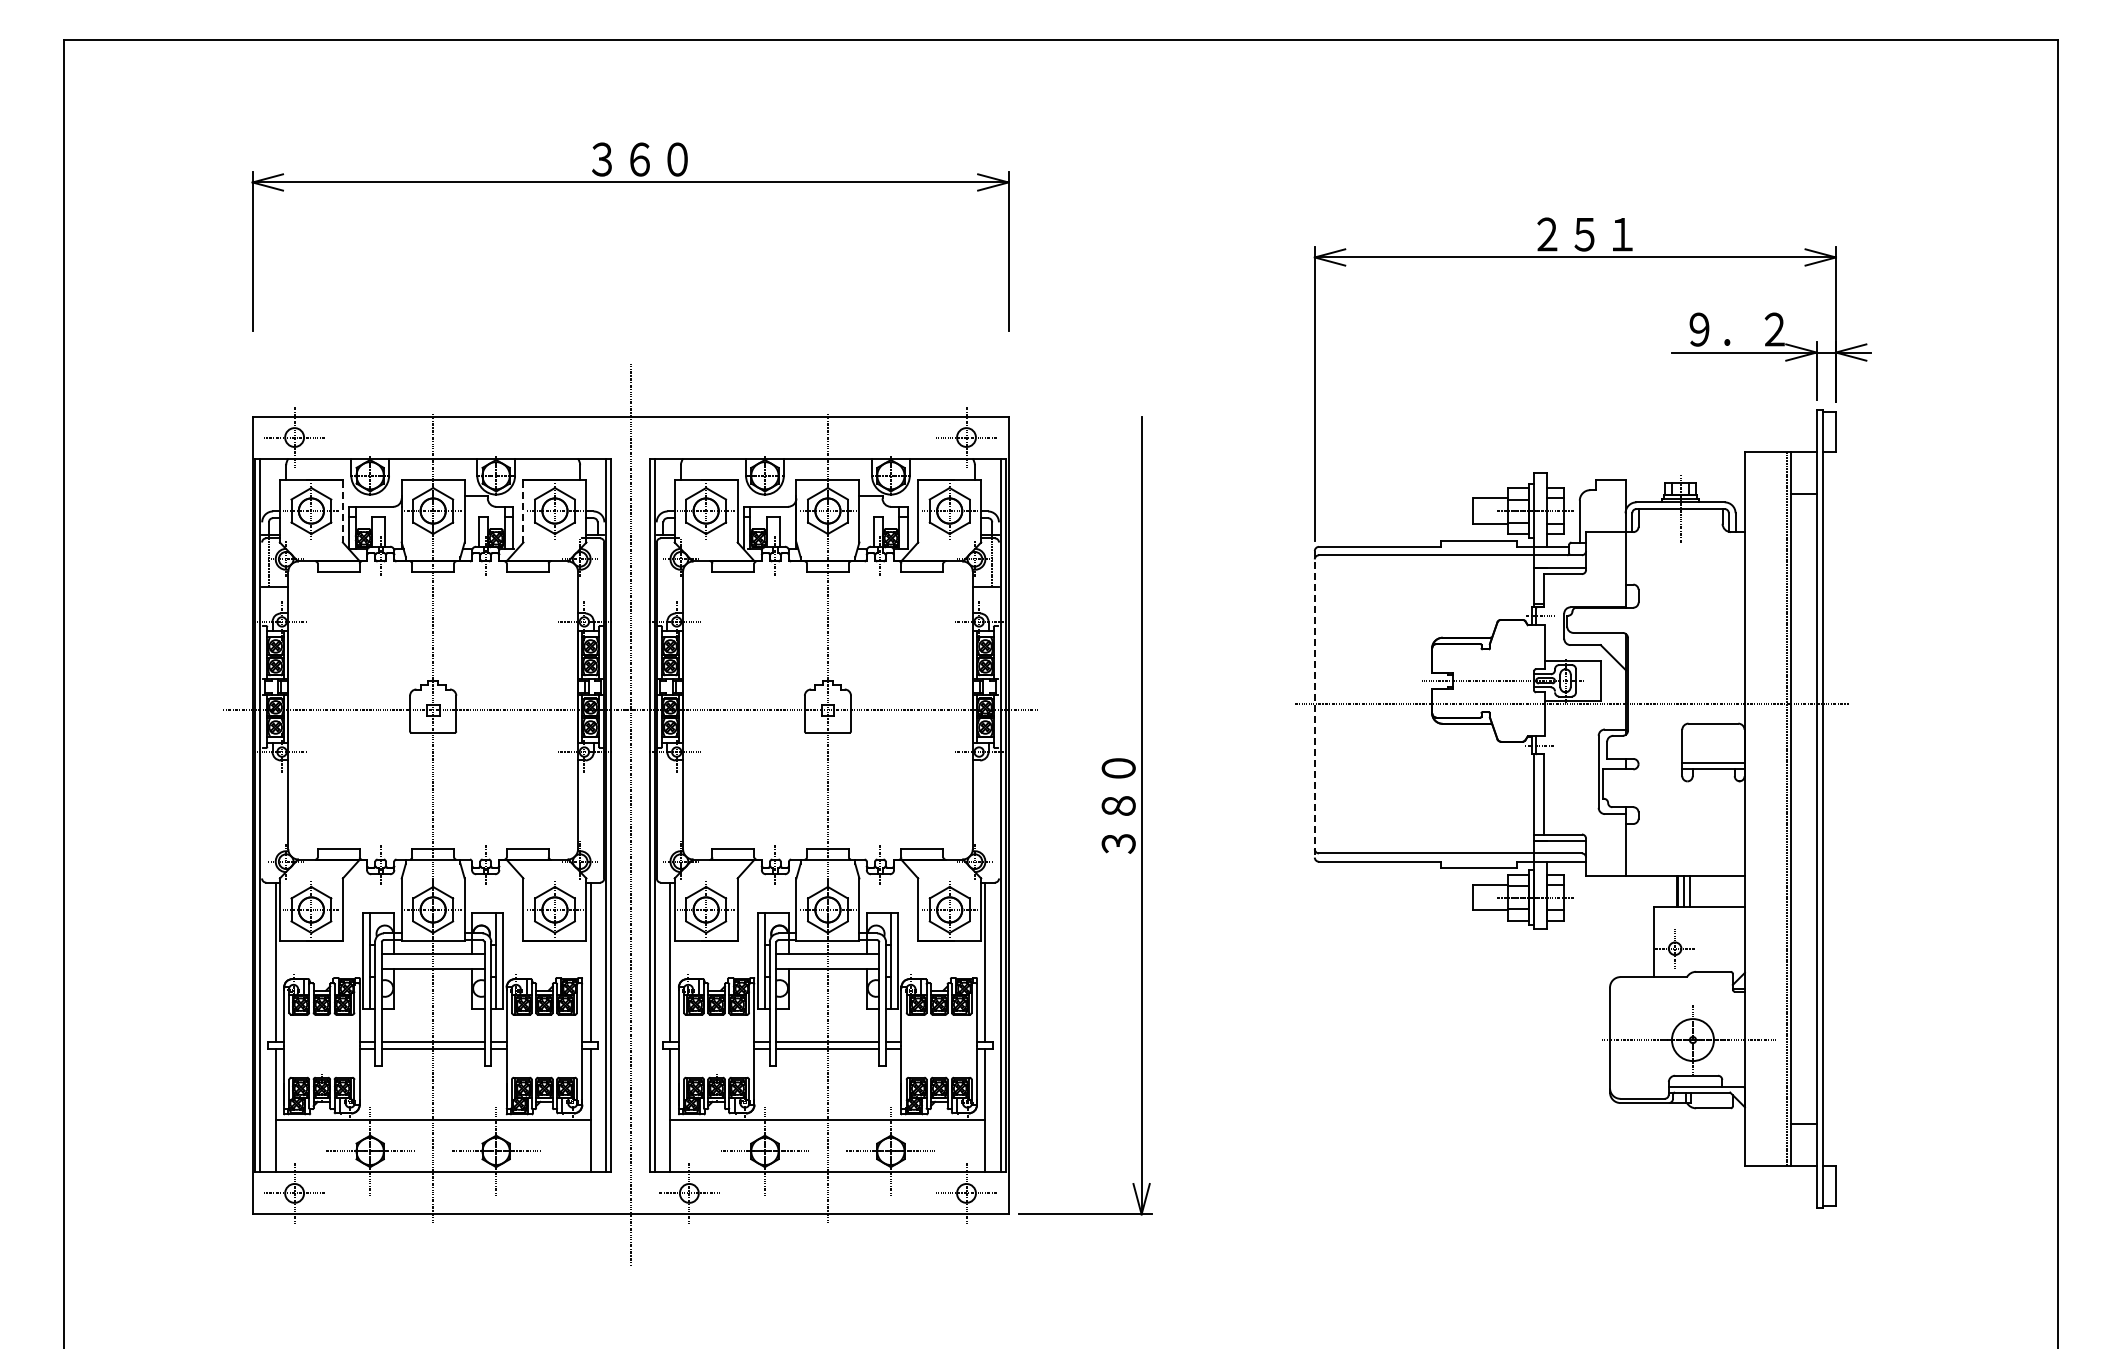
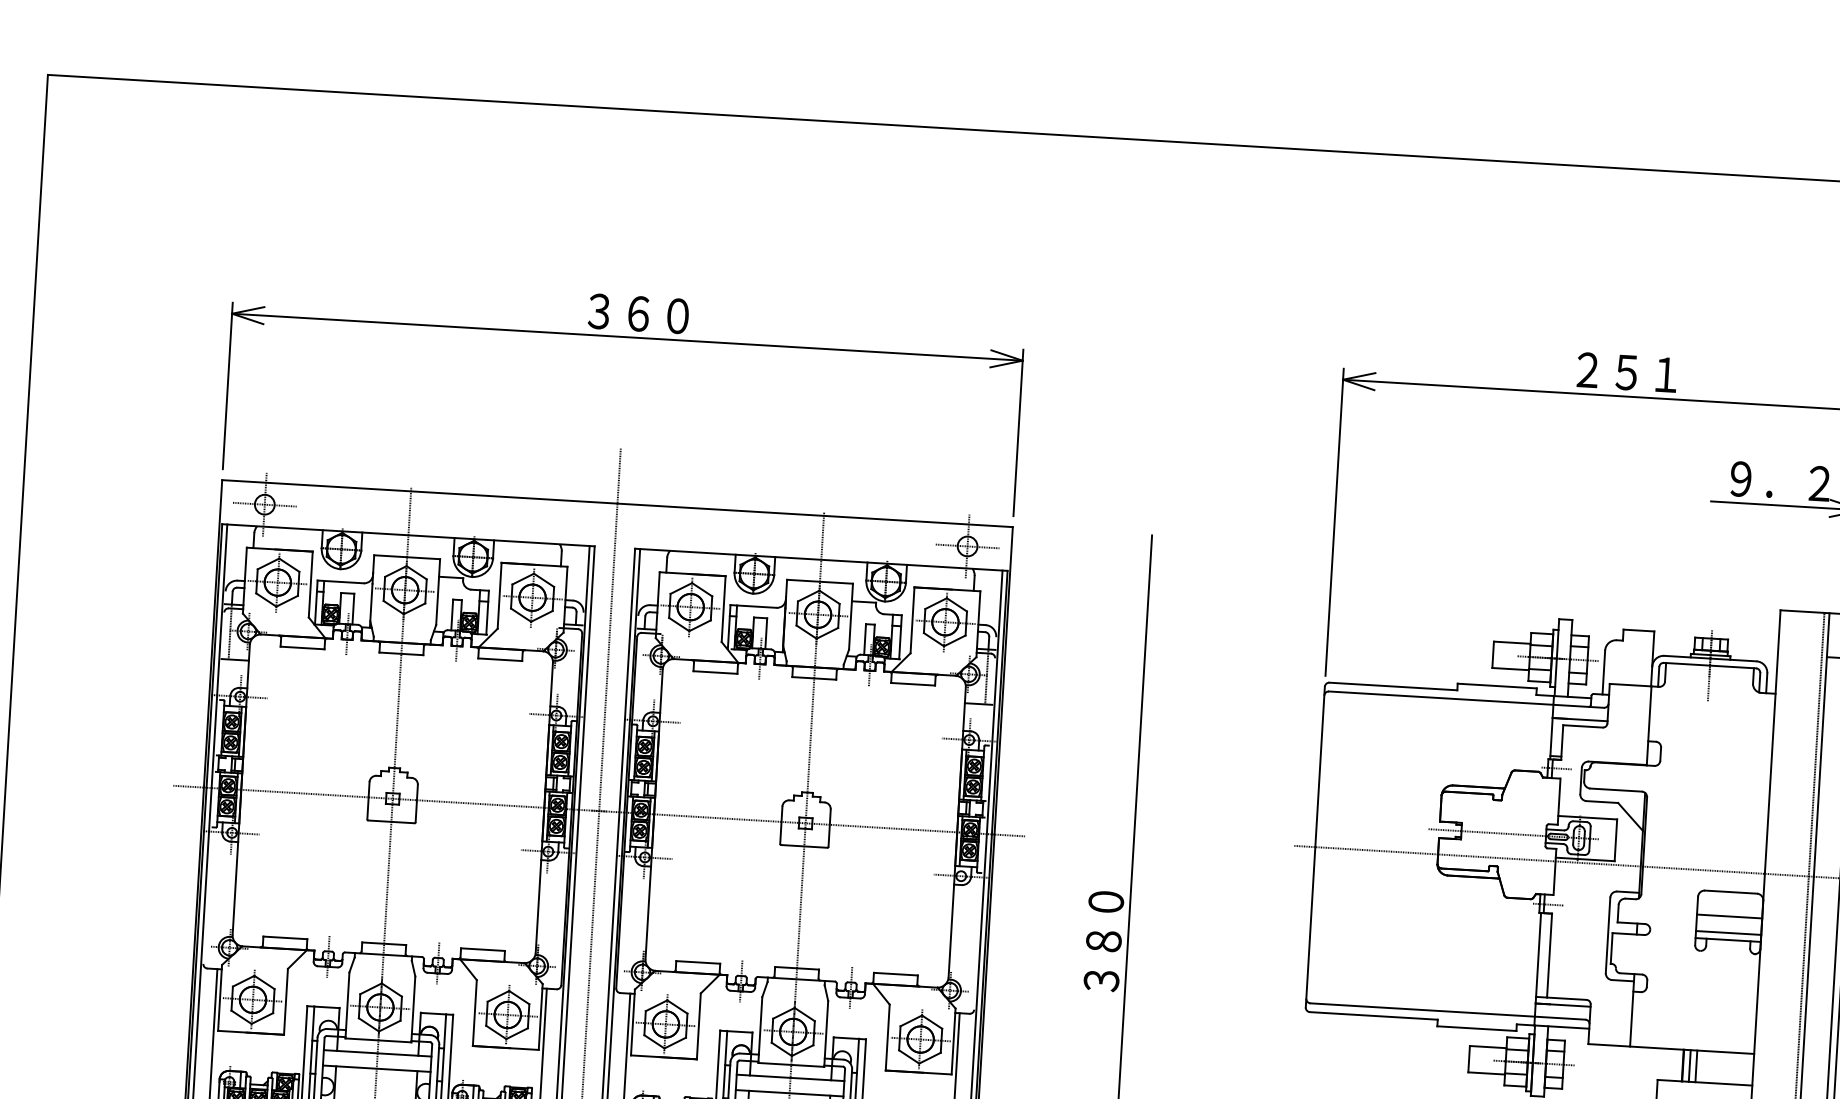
part: (630, 182) -> (627, 337), moved
line: (342, 510) -> (310, 583), dashed -> solid
line: (523, 510) -> (499, 595), dashed -> solid
line: (1314, 704) -> (1314, 847), dashed -> solid
line: (1713, 746) -> (1729, 916), added

